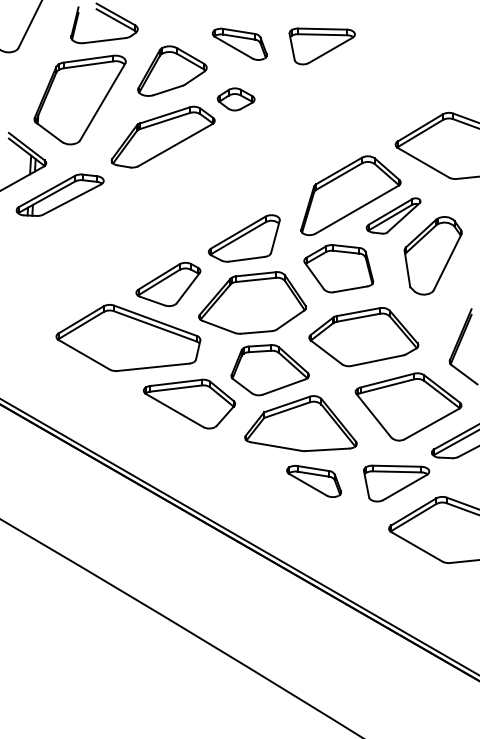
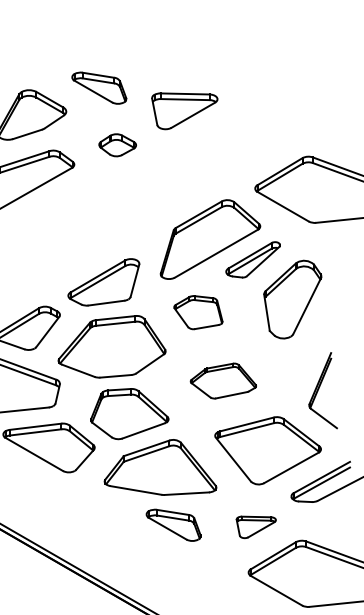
part: (321, 46) -> (184, 111), moved
part: (235, 99) -> (117, 145), moved
part: (338, 268) -> (198, 312), size x0.7
part: (363, 337) -> (223, 381), size x0.6
part: (396, 483) -> (256, 527), size x0.6

